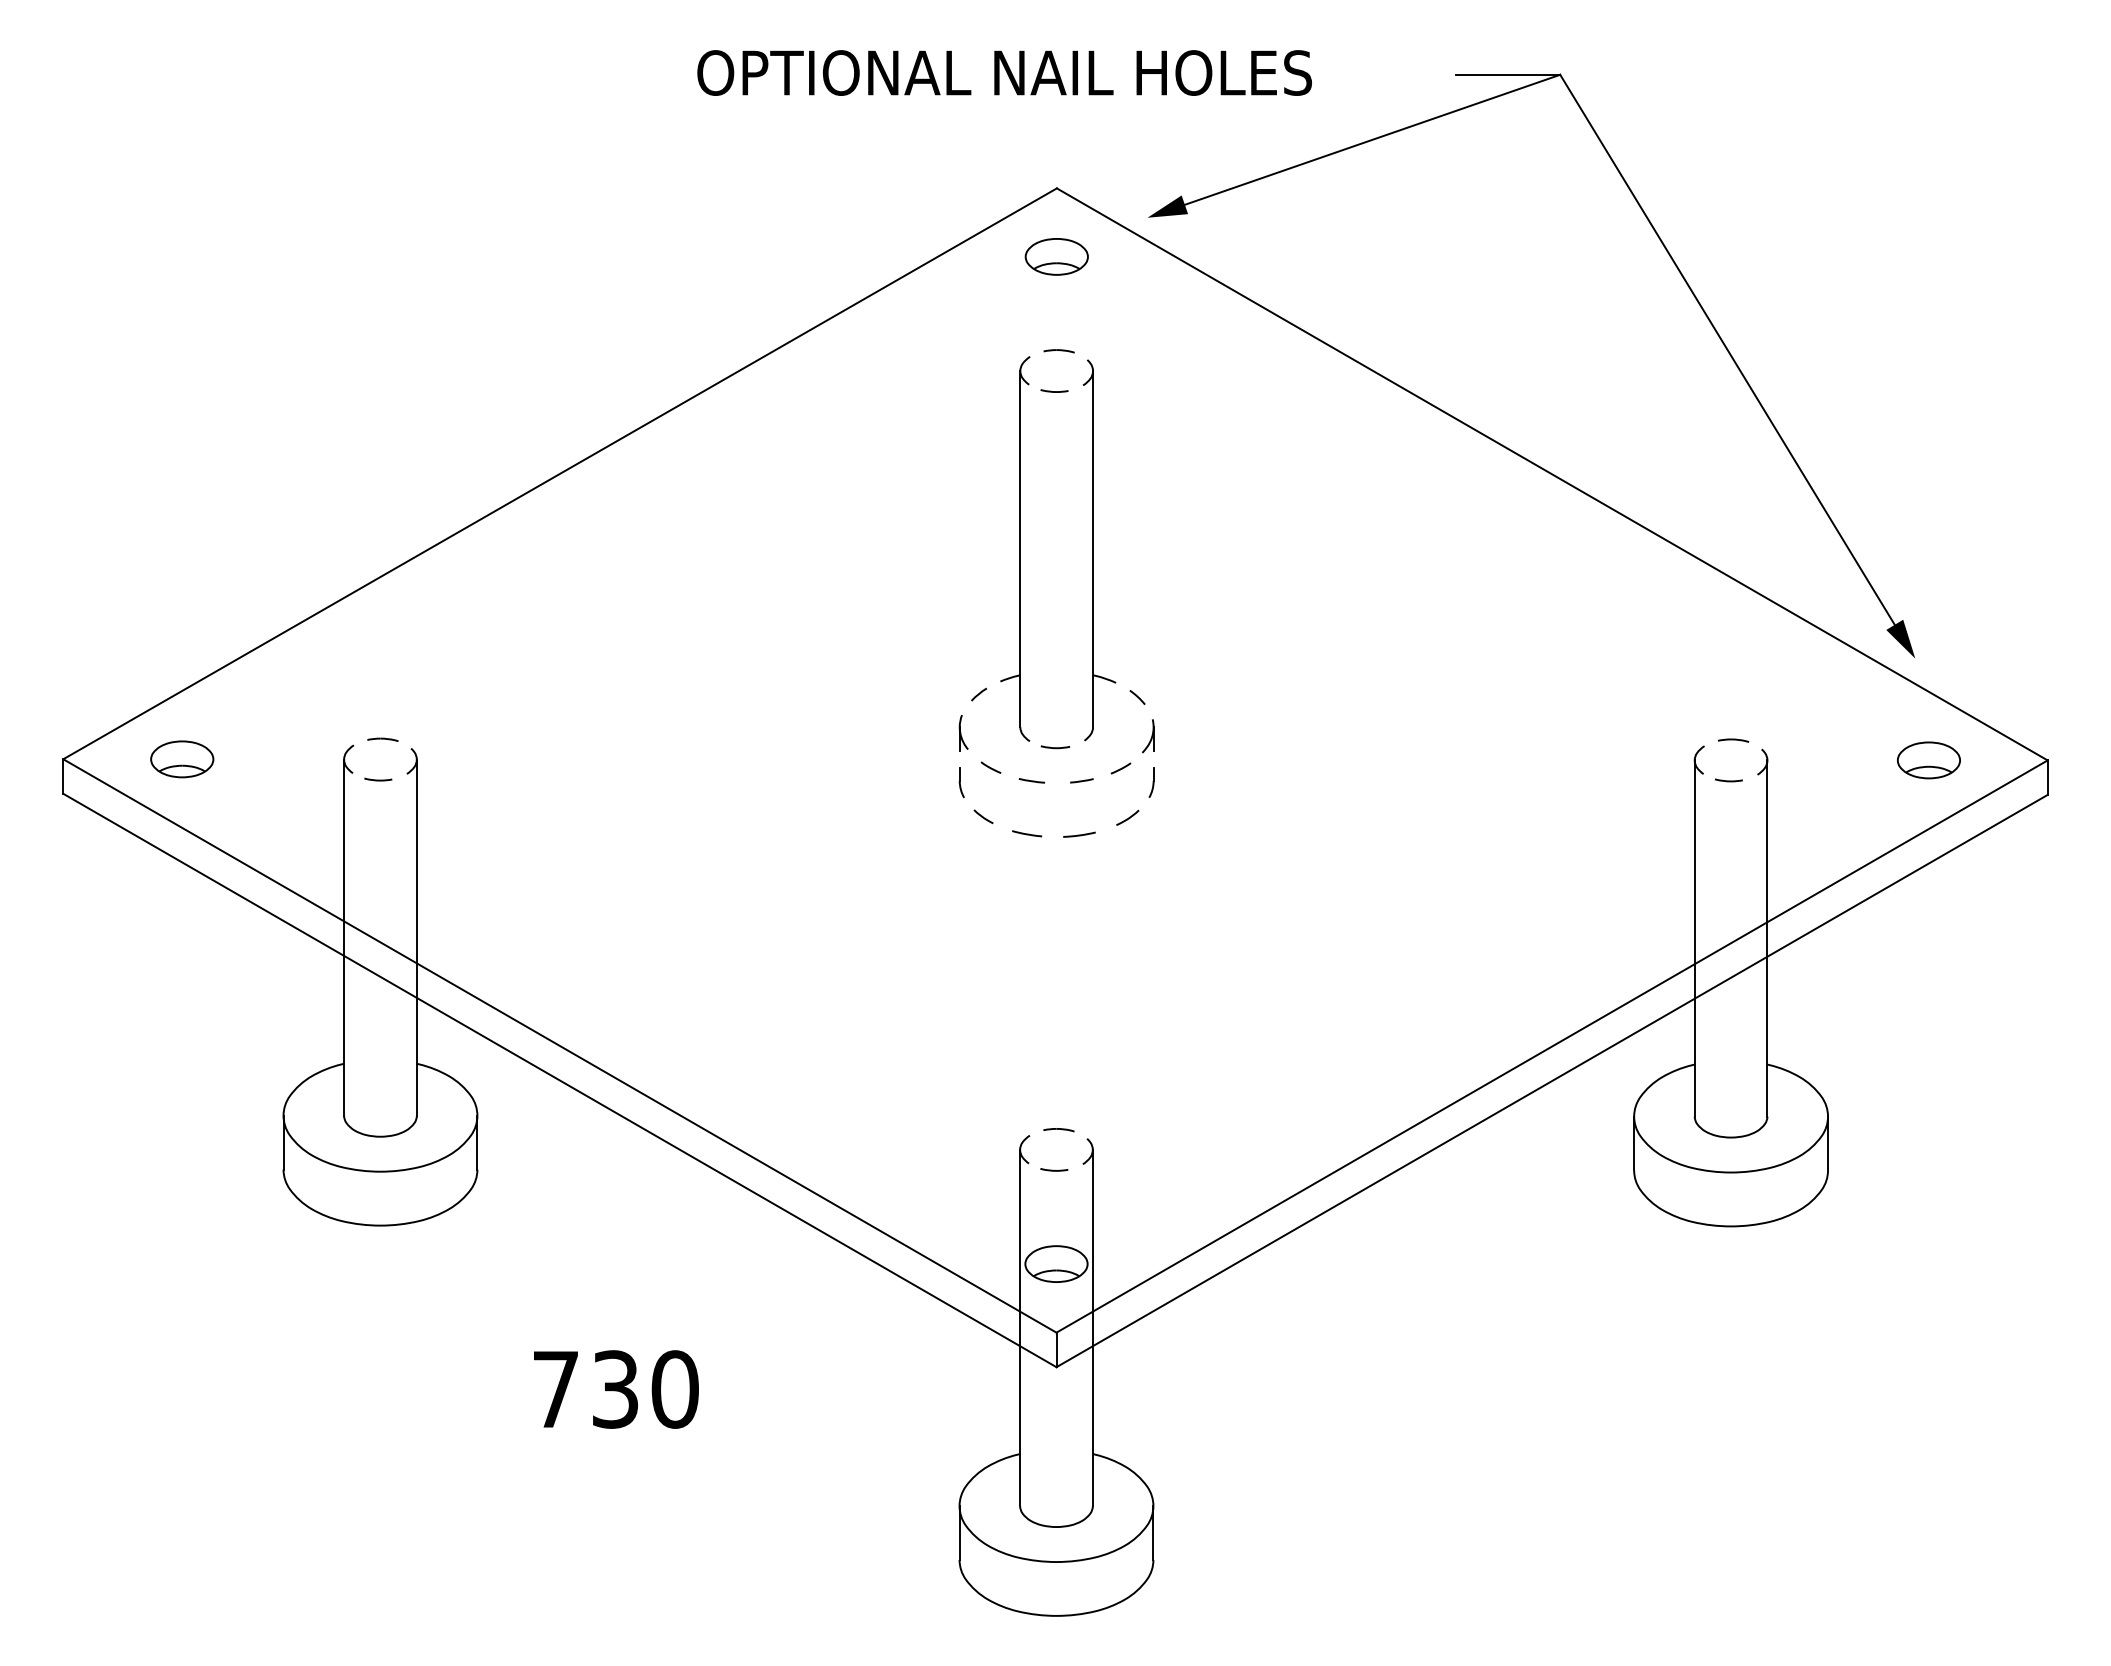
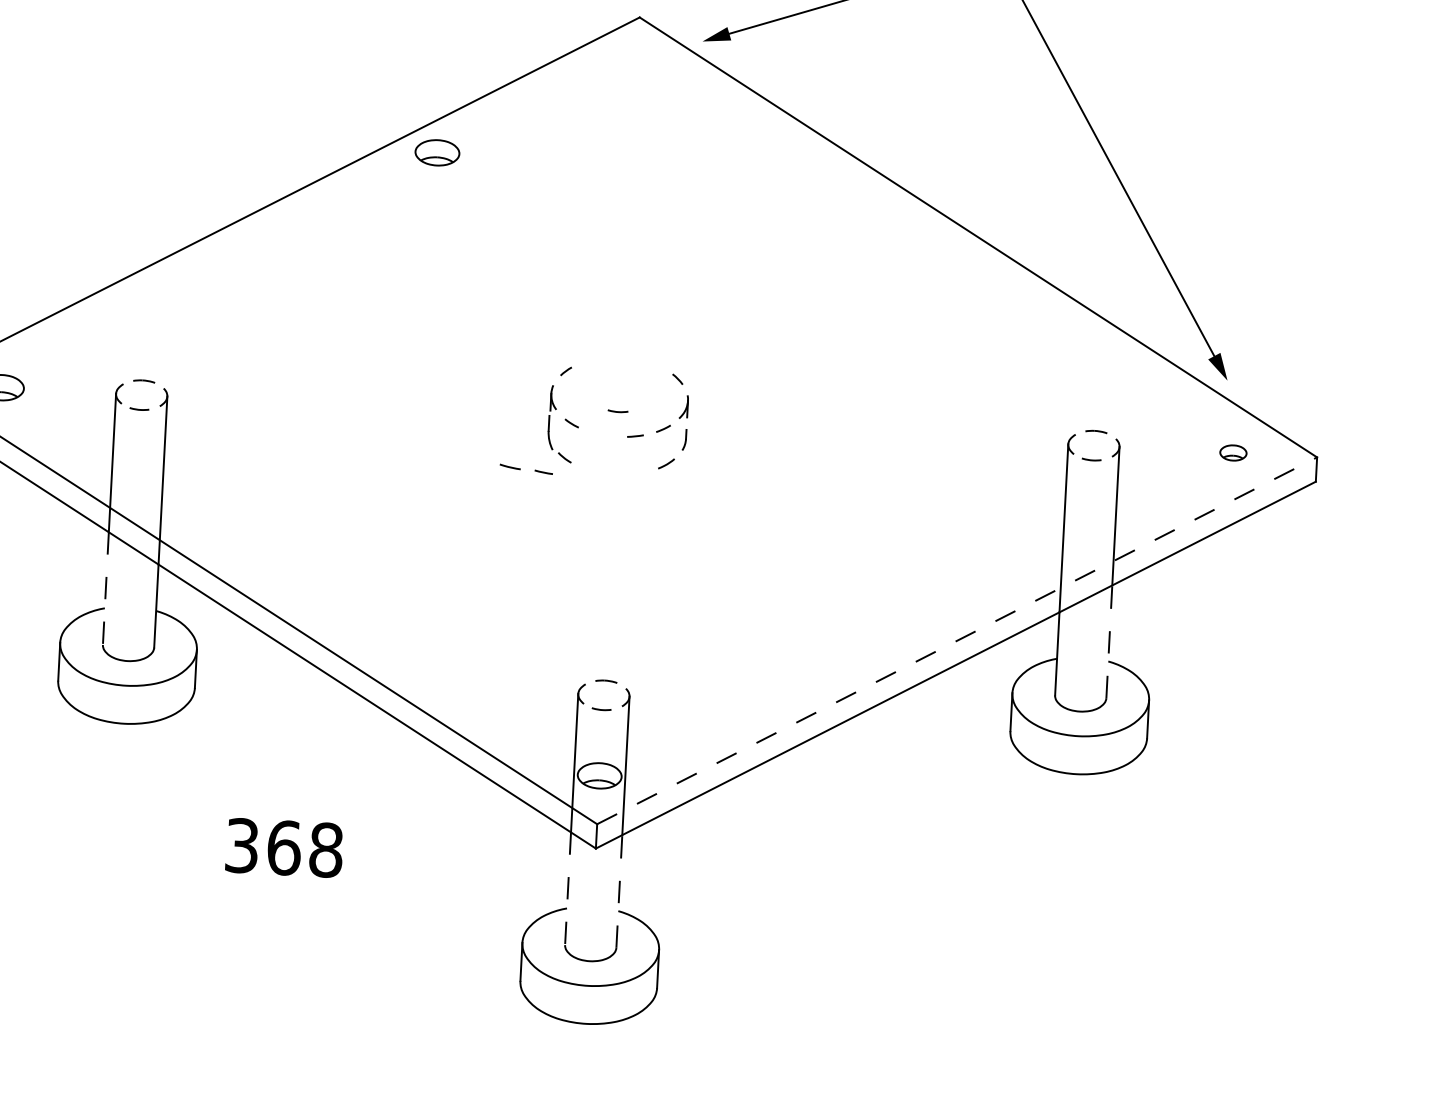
part: (1056, 256) -> (437, 152), moved
part: (1092, 545) -> (651, 270), removed
part: (1928, 760) -> (1233, 453), size x0.6
line: (1031, 780) -> (543, 472), moved
part: (961, 782) -> (550, 432), size x1.6
line: (1026, 833) -> (509, 466), moved
line: (1079, 834) -> (631, 473), removed
line: (344, 1035) -> (106, 588), solid -> dashed
line: (1767, 1036) -> (1109, 641), solid -> dashed
line: (1552, 1046) -> (957, 640), solid -> dashed
text: (615, 1389) -> (284, 847), 730 -> 368
line: (1020, 1426) -> (568, 889), solid -> dashed
line: (1092, 1426) -> (619, 891), solid -> dashed

